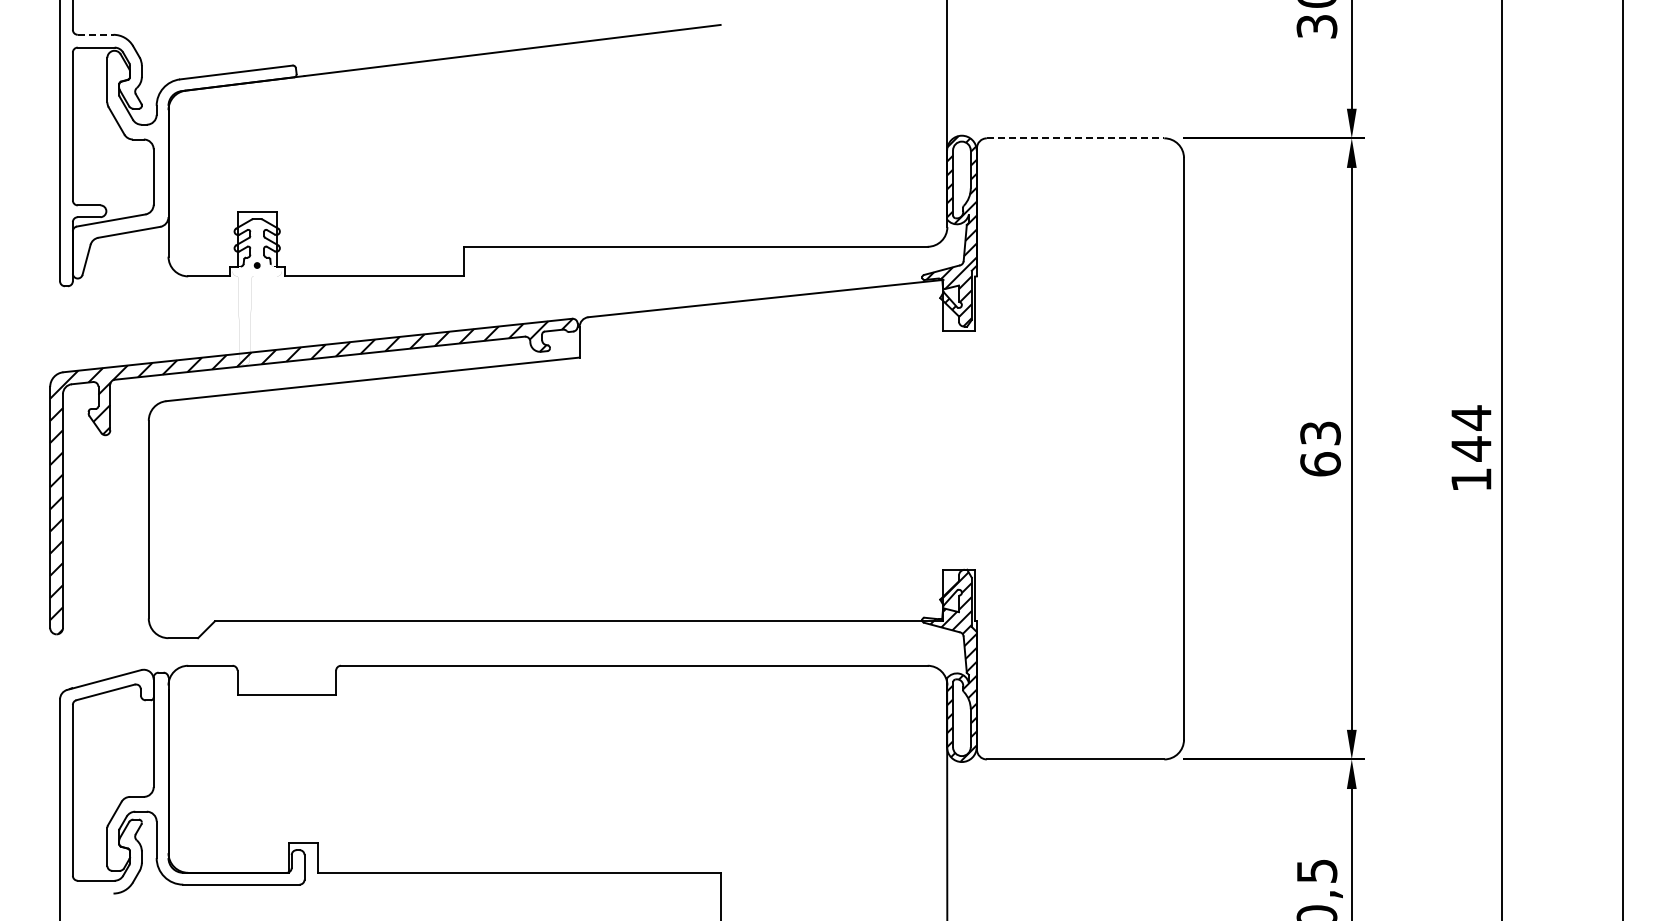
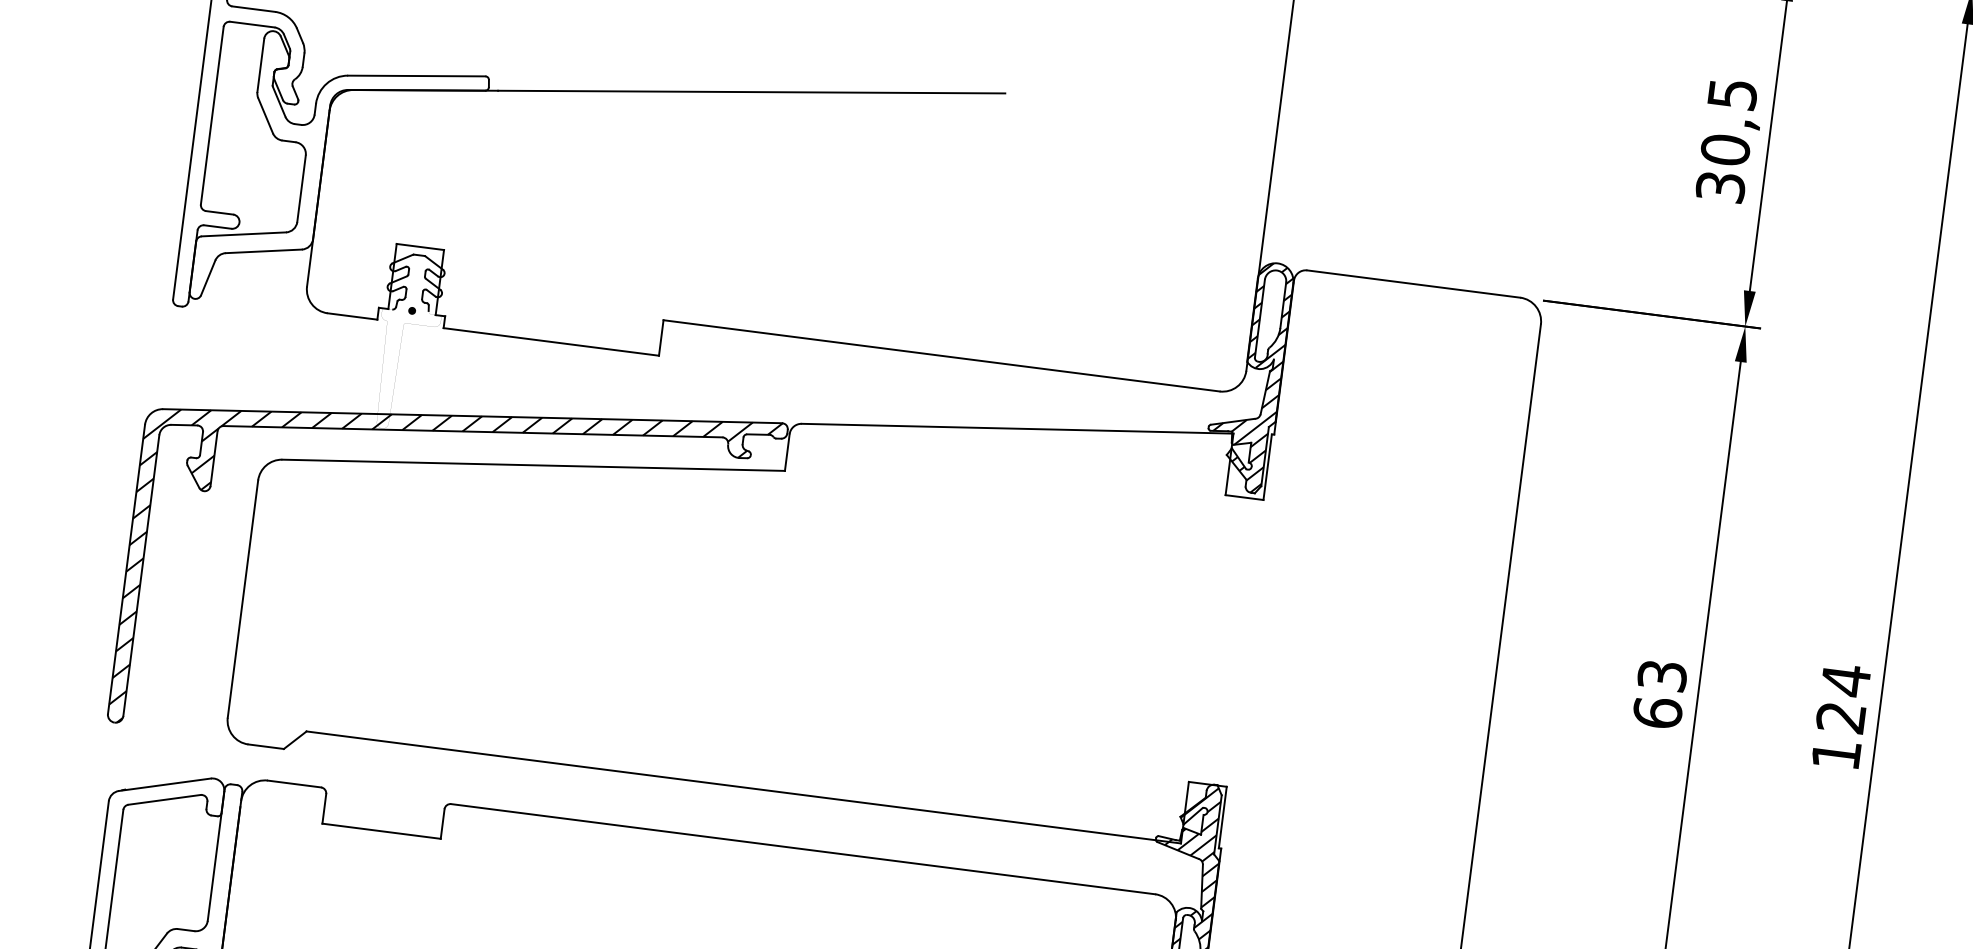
line: (95, 34) -> (253, 8), dashed -> solid
line: (1075, 138) -> (1413, 284), dashed -> solid
text: (1471, 448) -> (1841, 717), 144 -> 124

